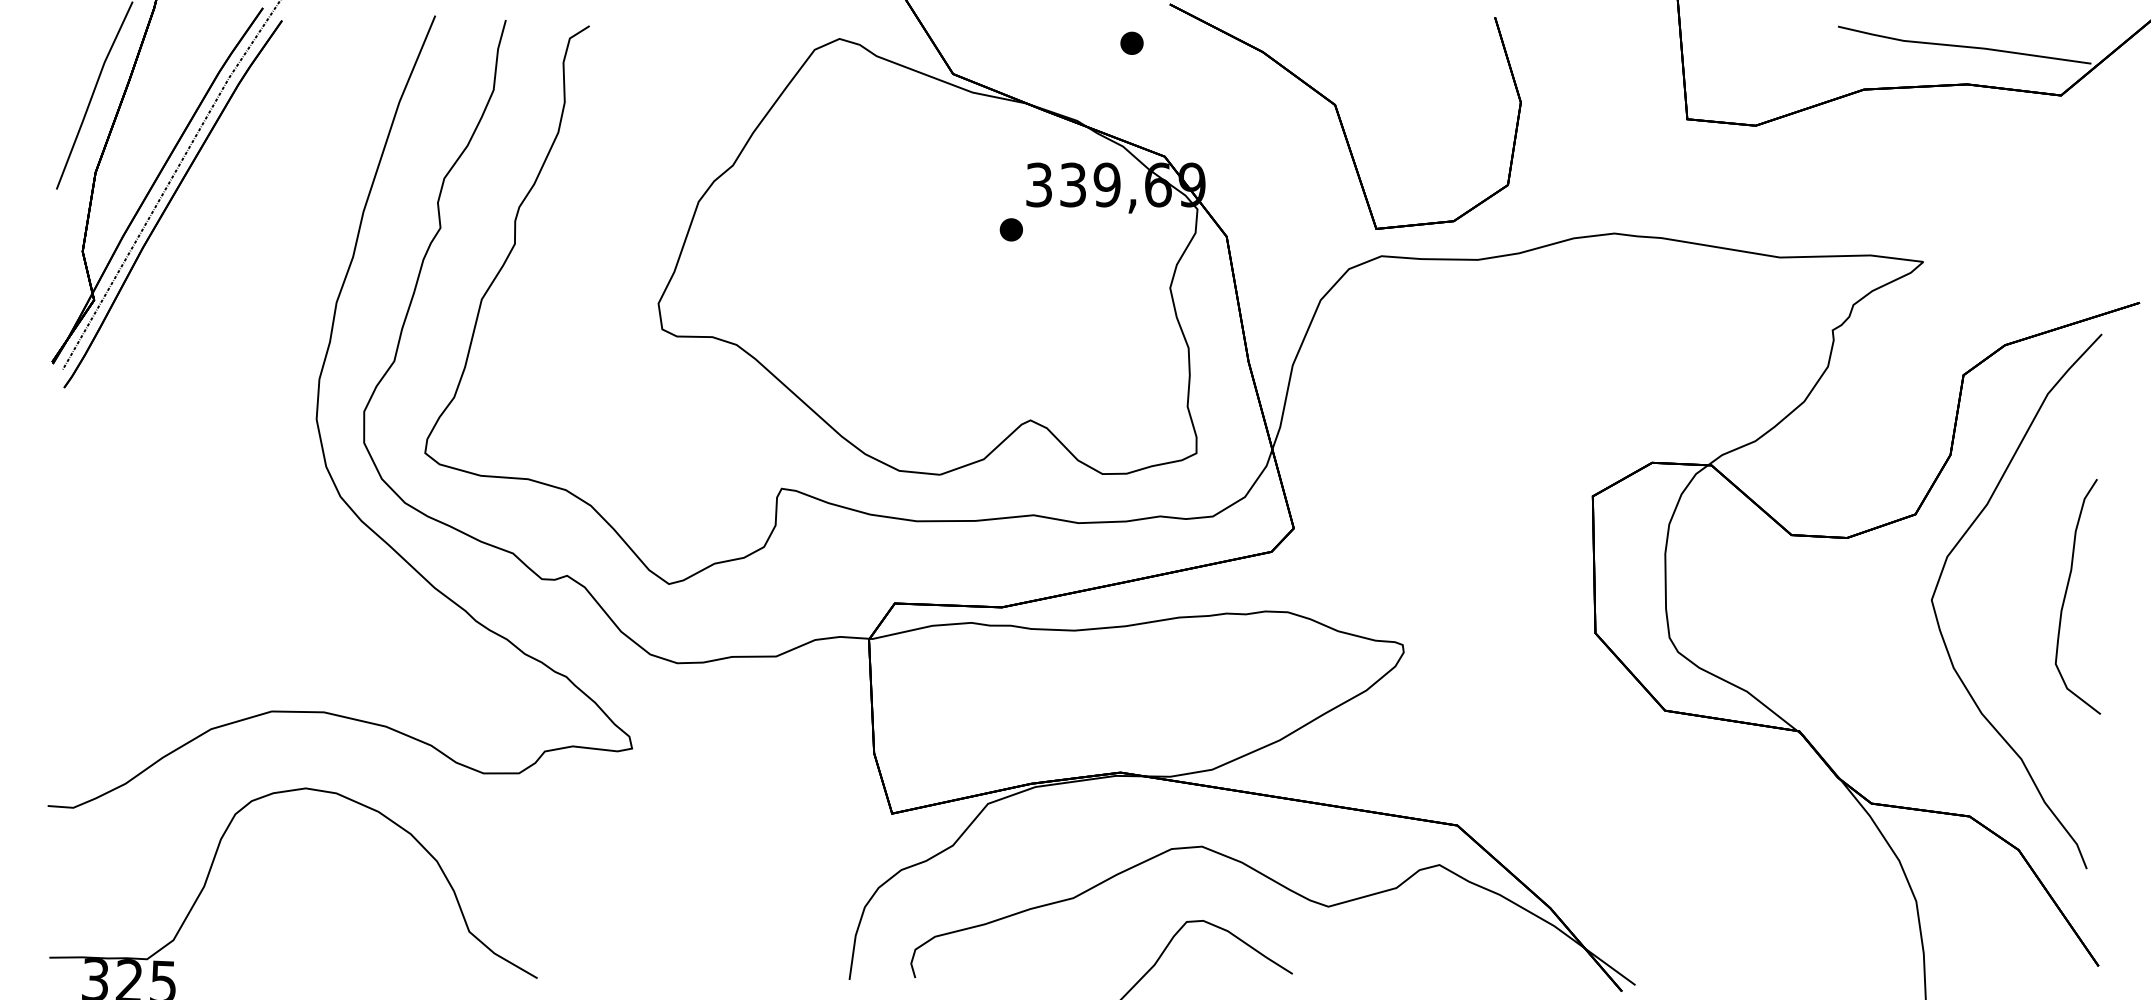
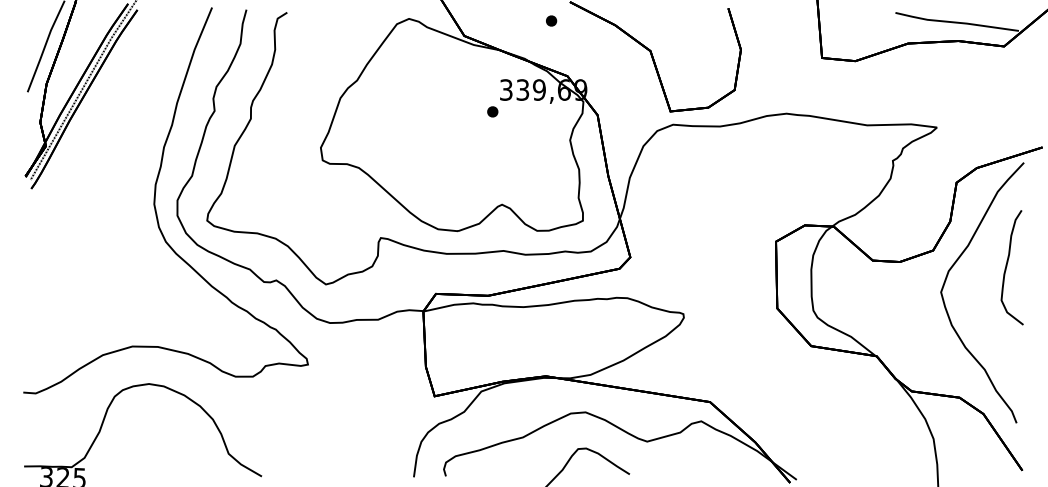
part: (2076, 596) -> (1011, 267), moved

